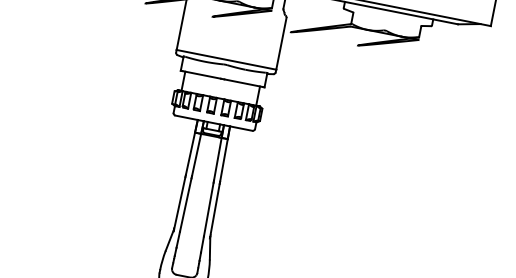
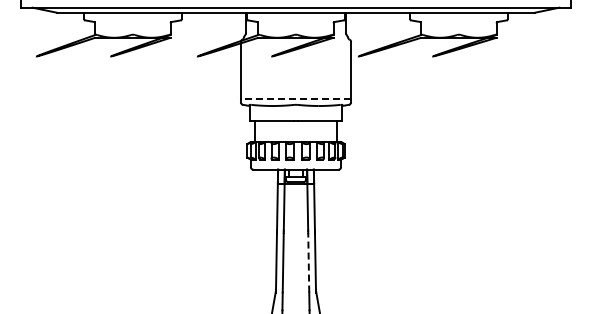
line: (226, 59) -> (295, 99), solid -> dashed
line: (208, 209) -> (308, 262), solid -> dashed

